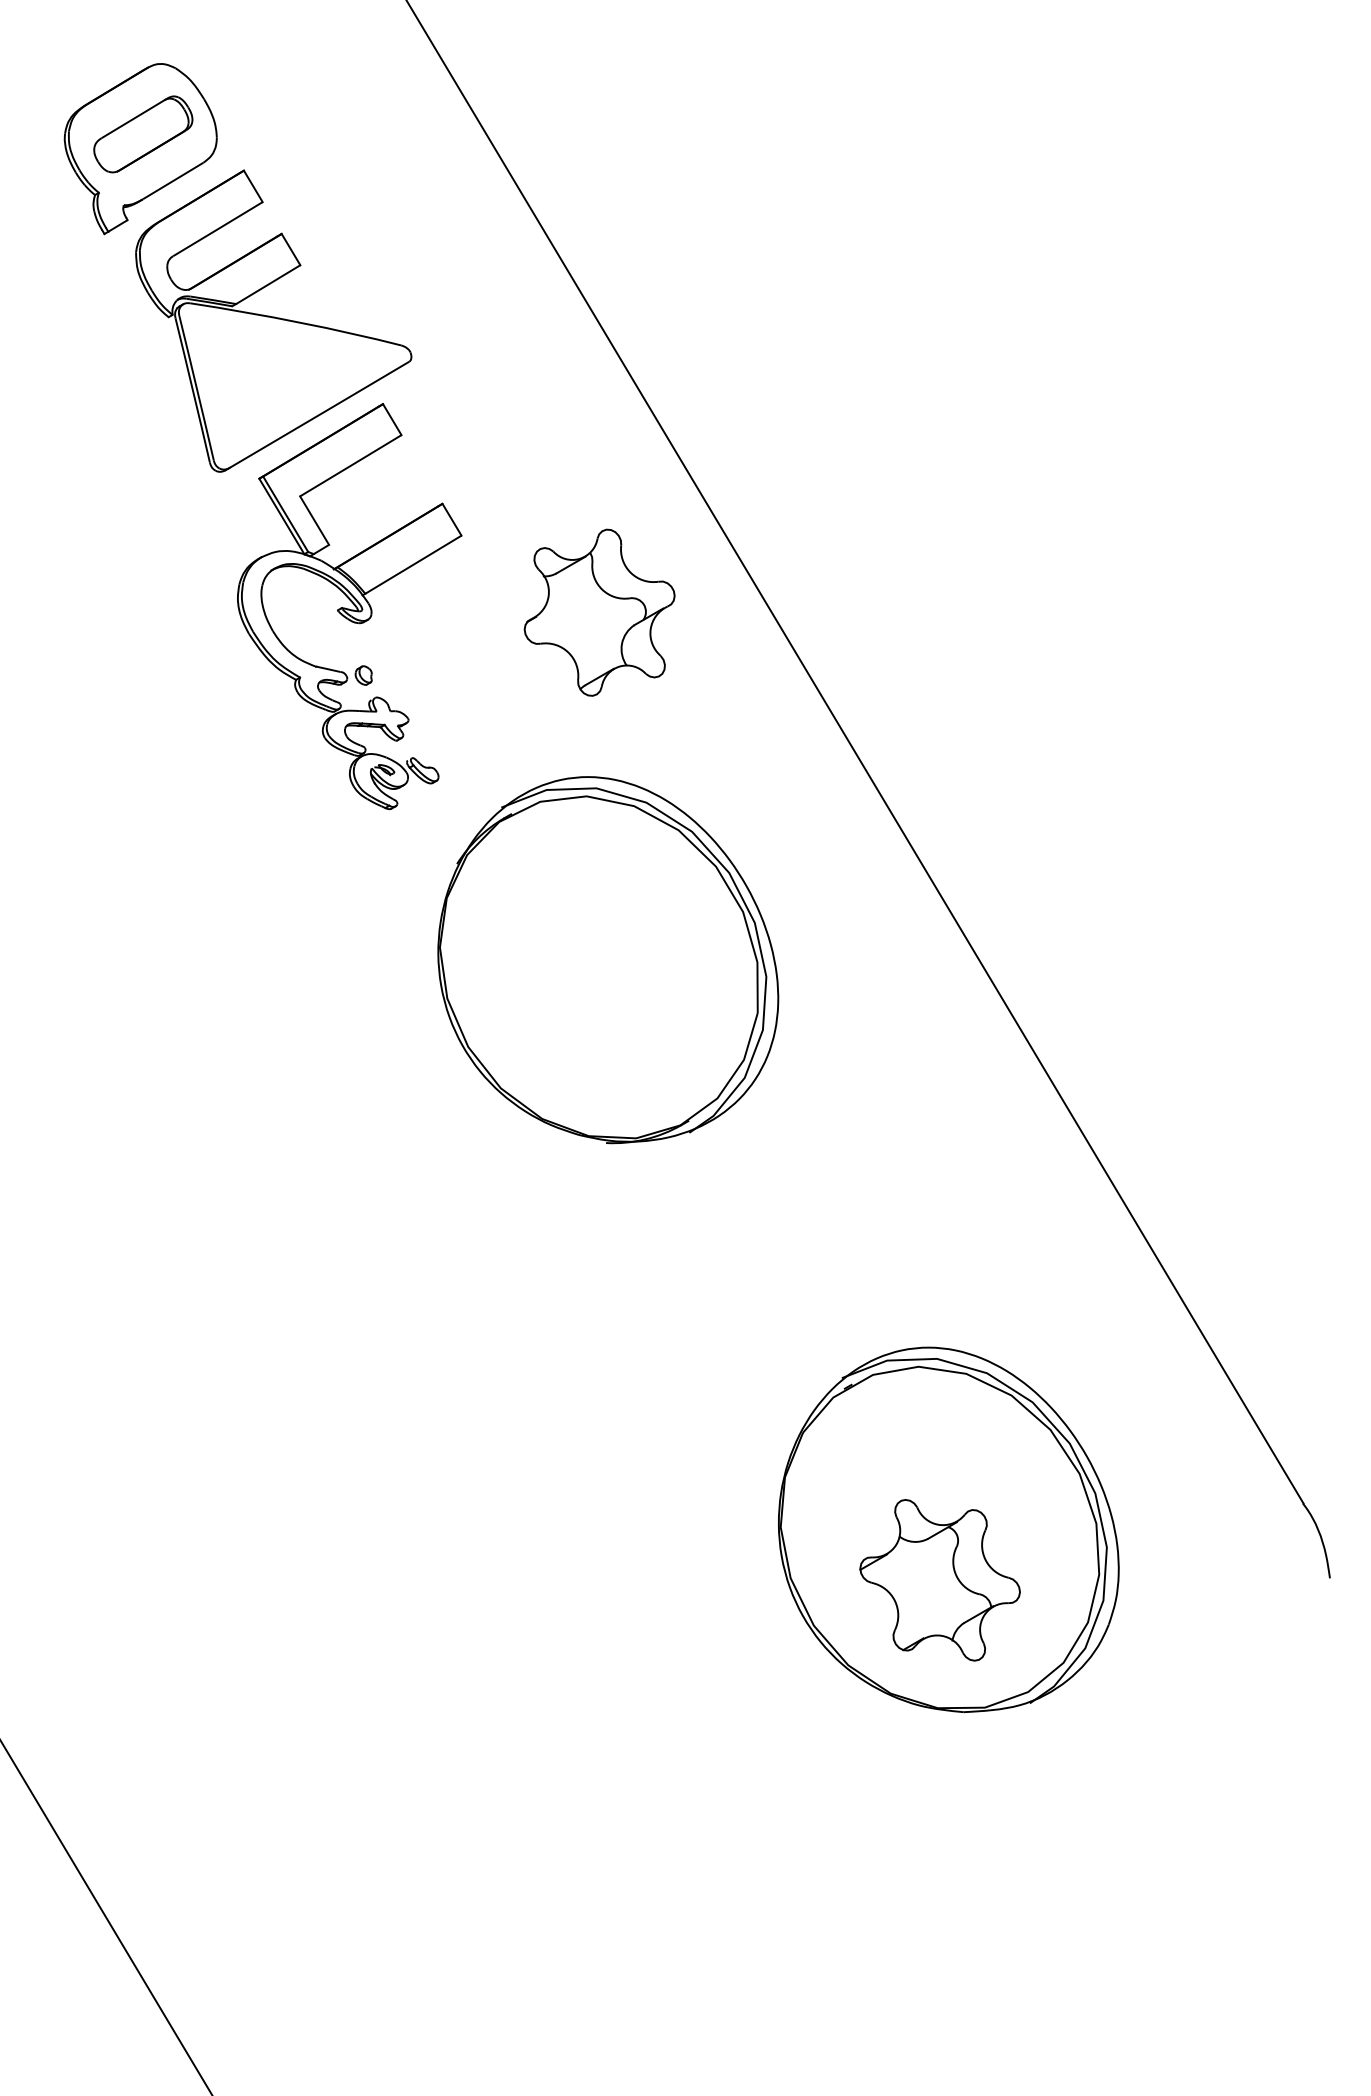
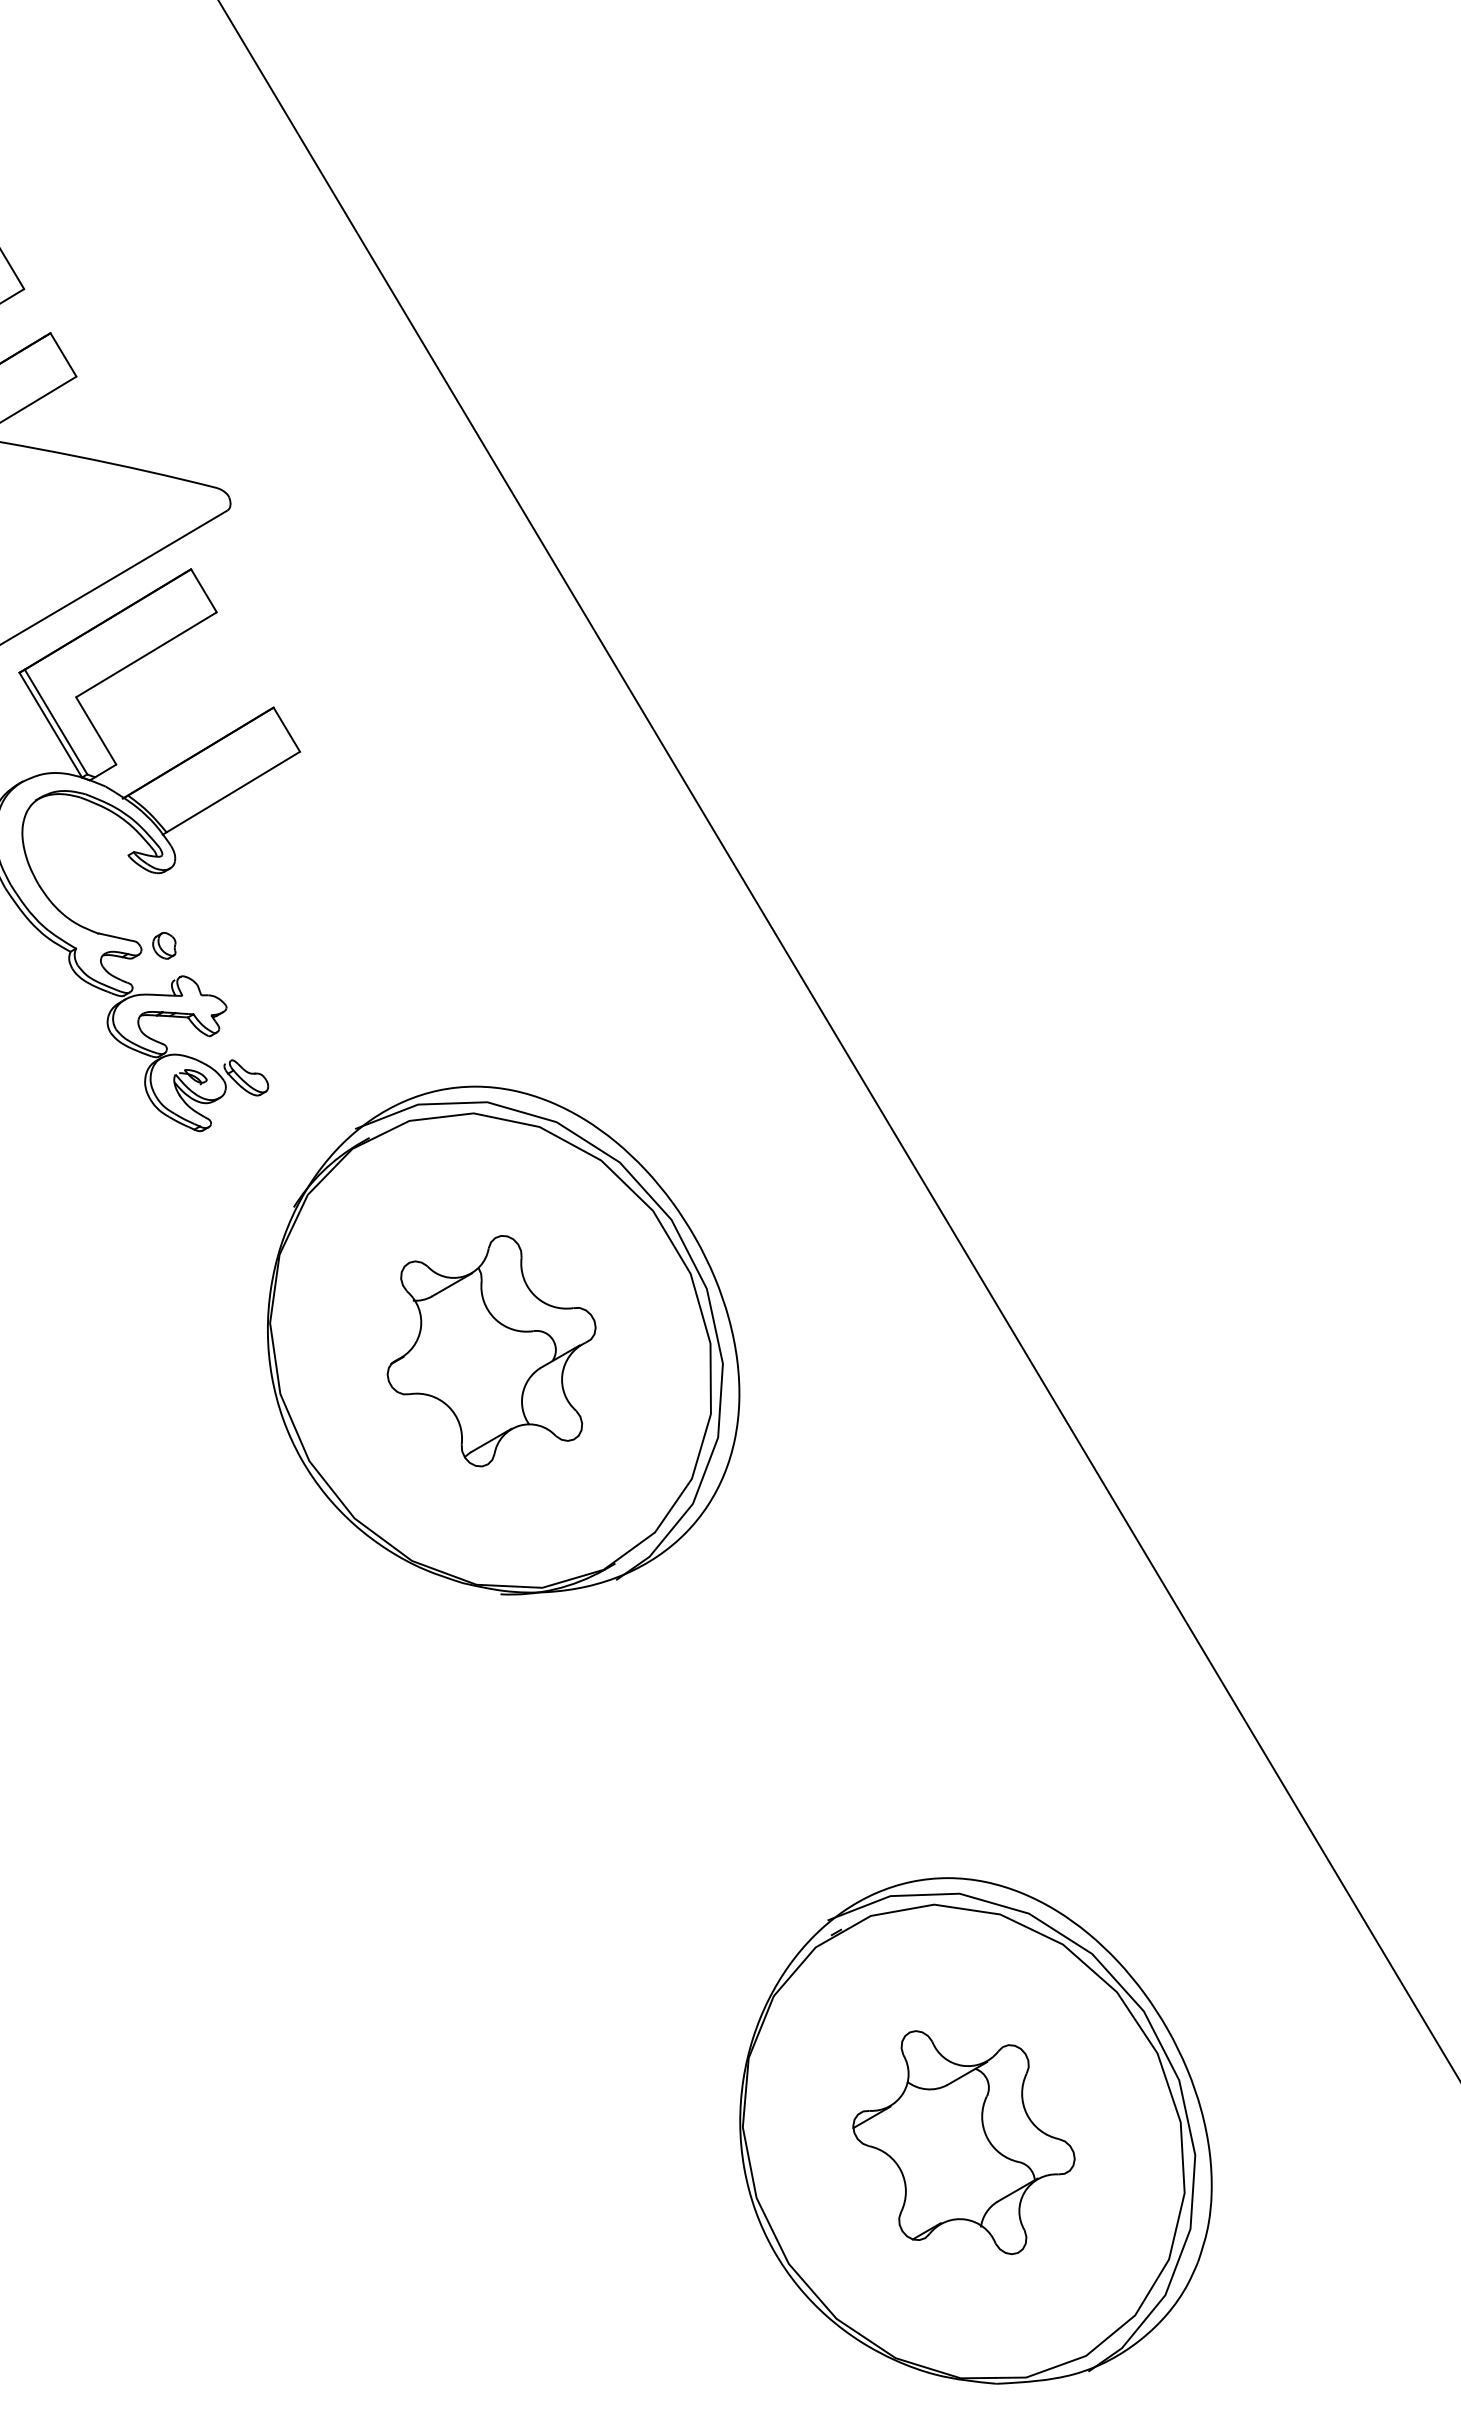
part: (599, 612) -> (491, 1350), moved
part: (939, 1580) -> (963, 2142), moved

